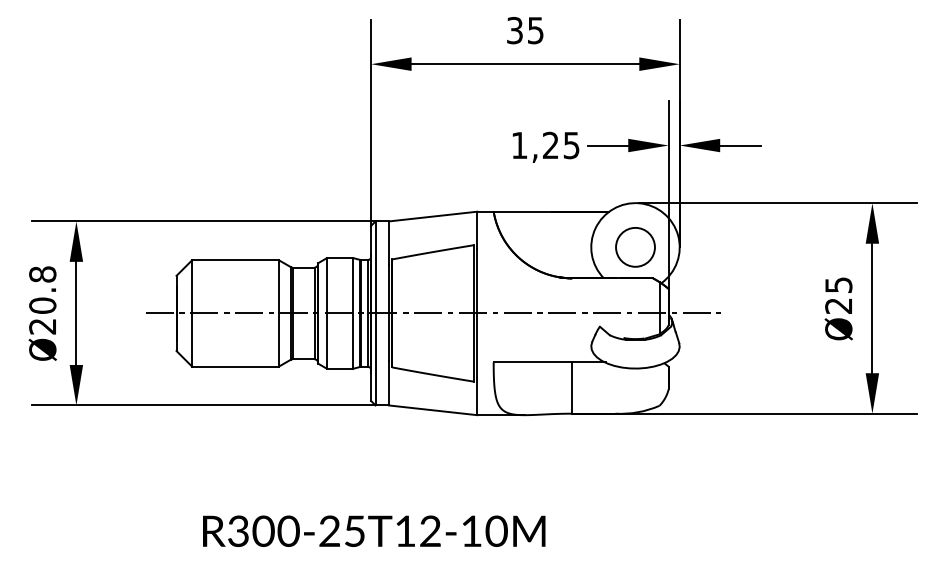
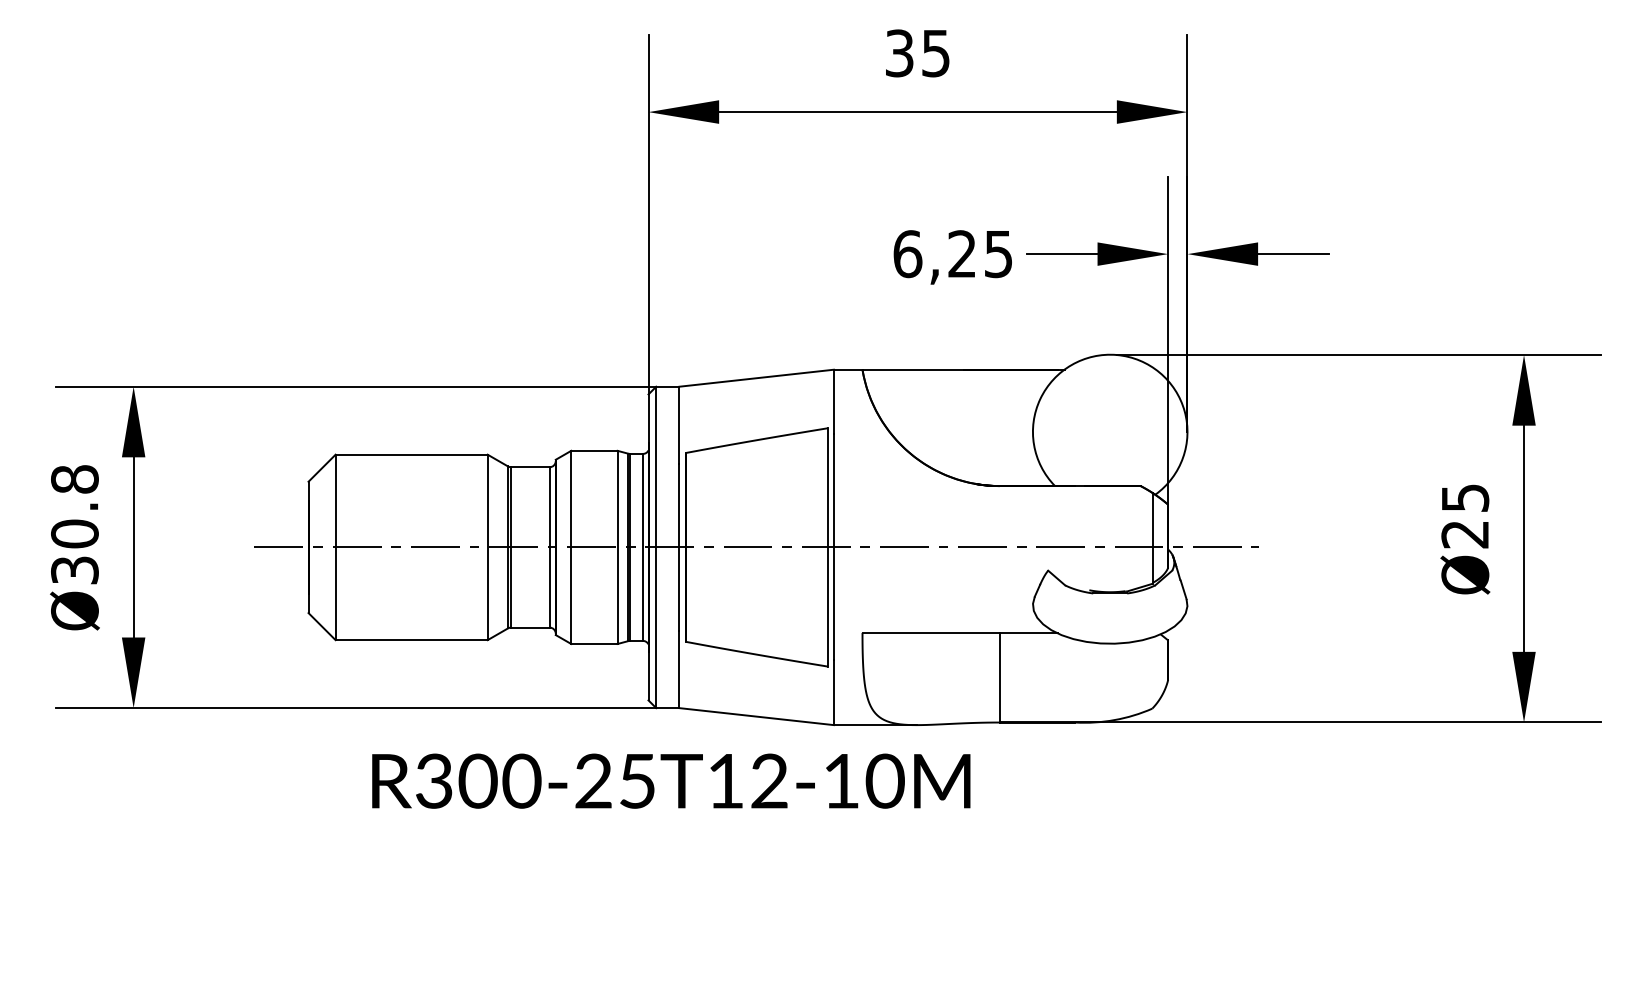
text: (519, 145) -> (907, 254), 1,25 -> 6,25
circle: (635, 247) -> (1110, 432), removed
text: (42, 326) -> (74, 570), Ø20.8 -> Ø30.8
text: (374, 530) -> (671, 779), moved

